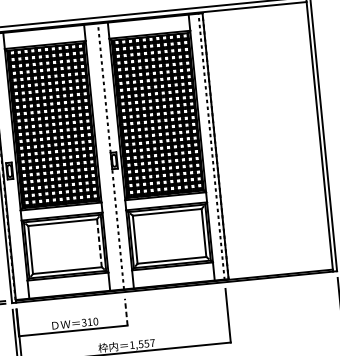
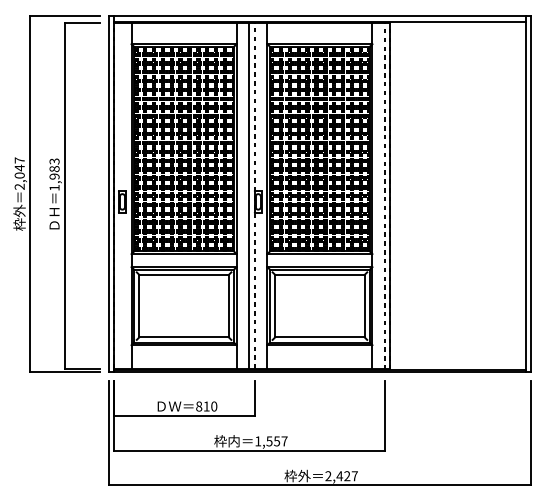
line: (107, 156) -> (249, 195), added
line: (99, 242) -> (228, 305), dashed -> solid
line: (126, 311) -> (254, 397), dashed -> solid
text: (84, 322) -> (199, 406), 310 -> 810

